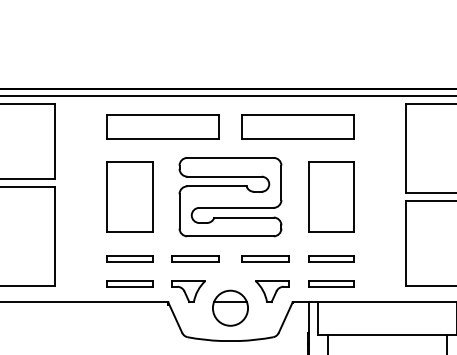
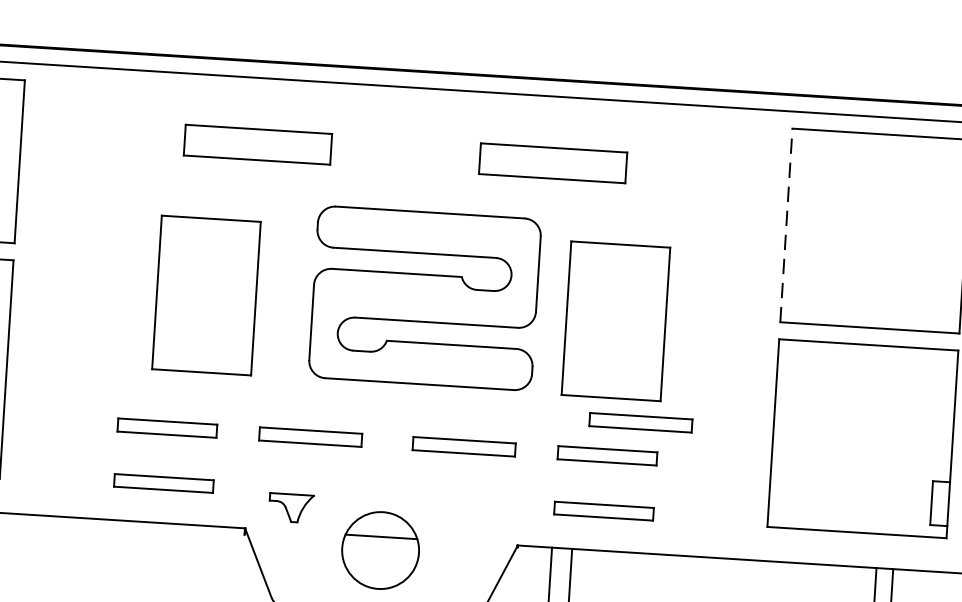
part: (162, 126) -> (256, 143), size x0.6
part: (297, 126) -> (552, 162), size x0.6
line: (406, 148) -> (787, 225), solid -> dashed
part: (129, 196) -> (205, 294), moved
part: (230, 197) -> (424, 299), moved
part: (345, 242) -> (641, 422), added
part: (188, 291) -> (291, 508), size x0.6
part: (272, 291) -> (474, 519), removed

